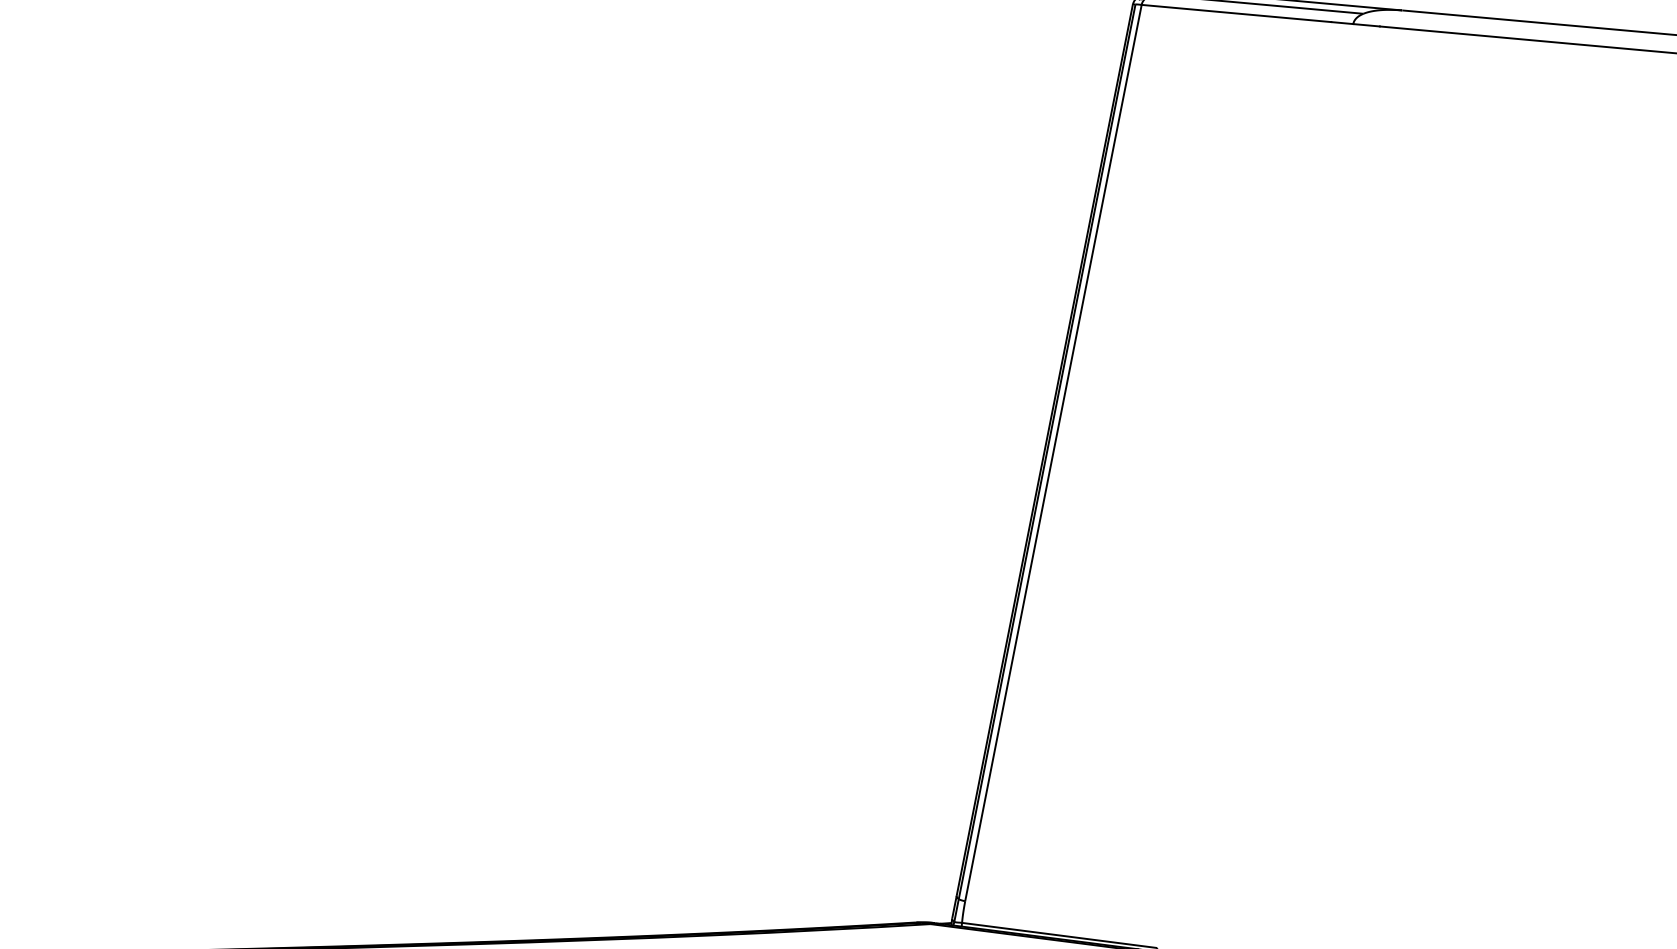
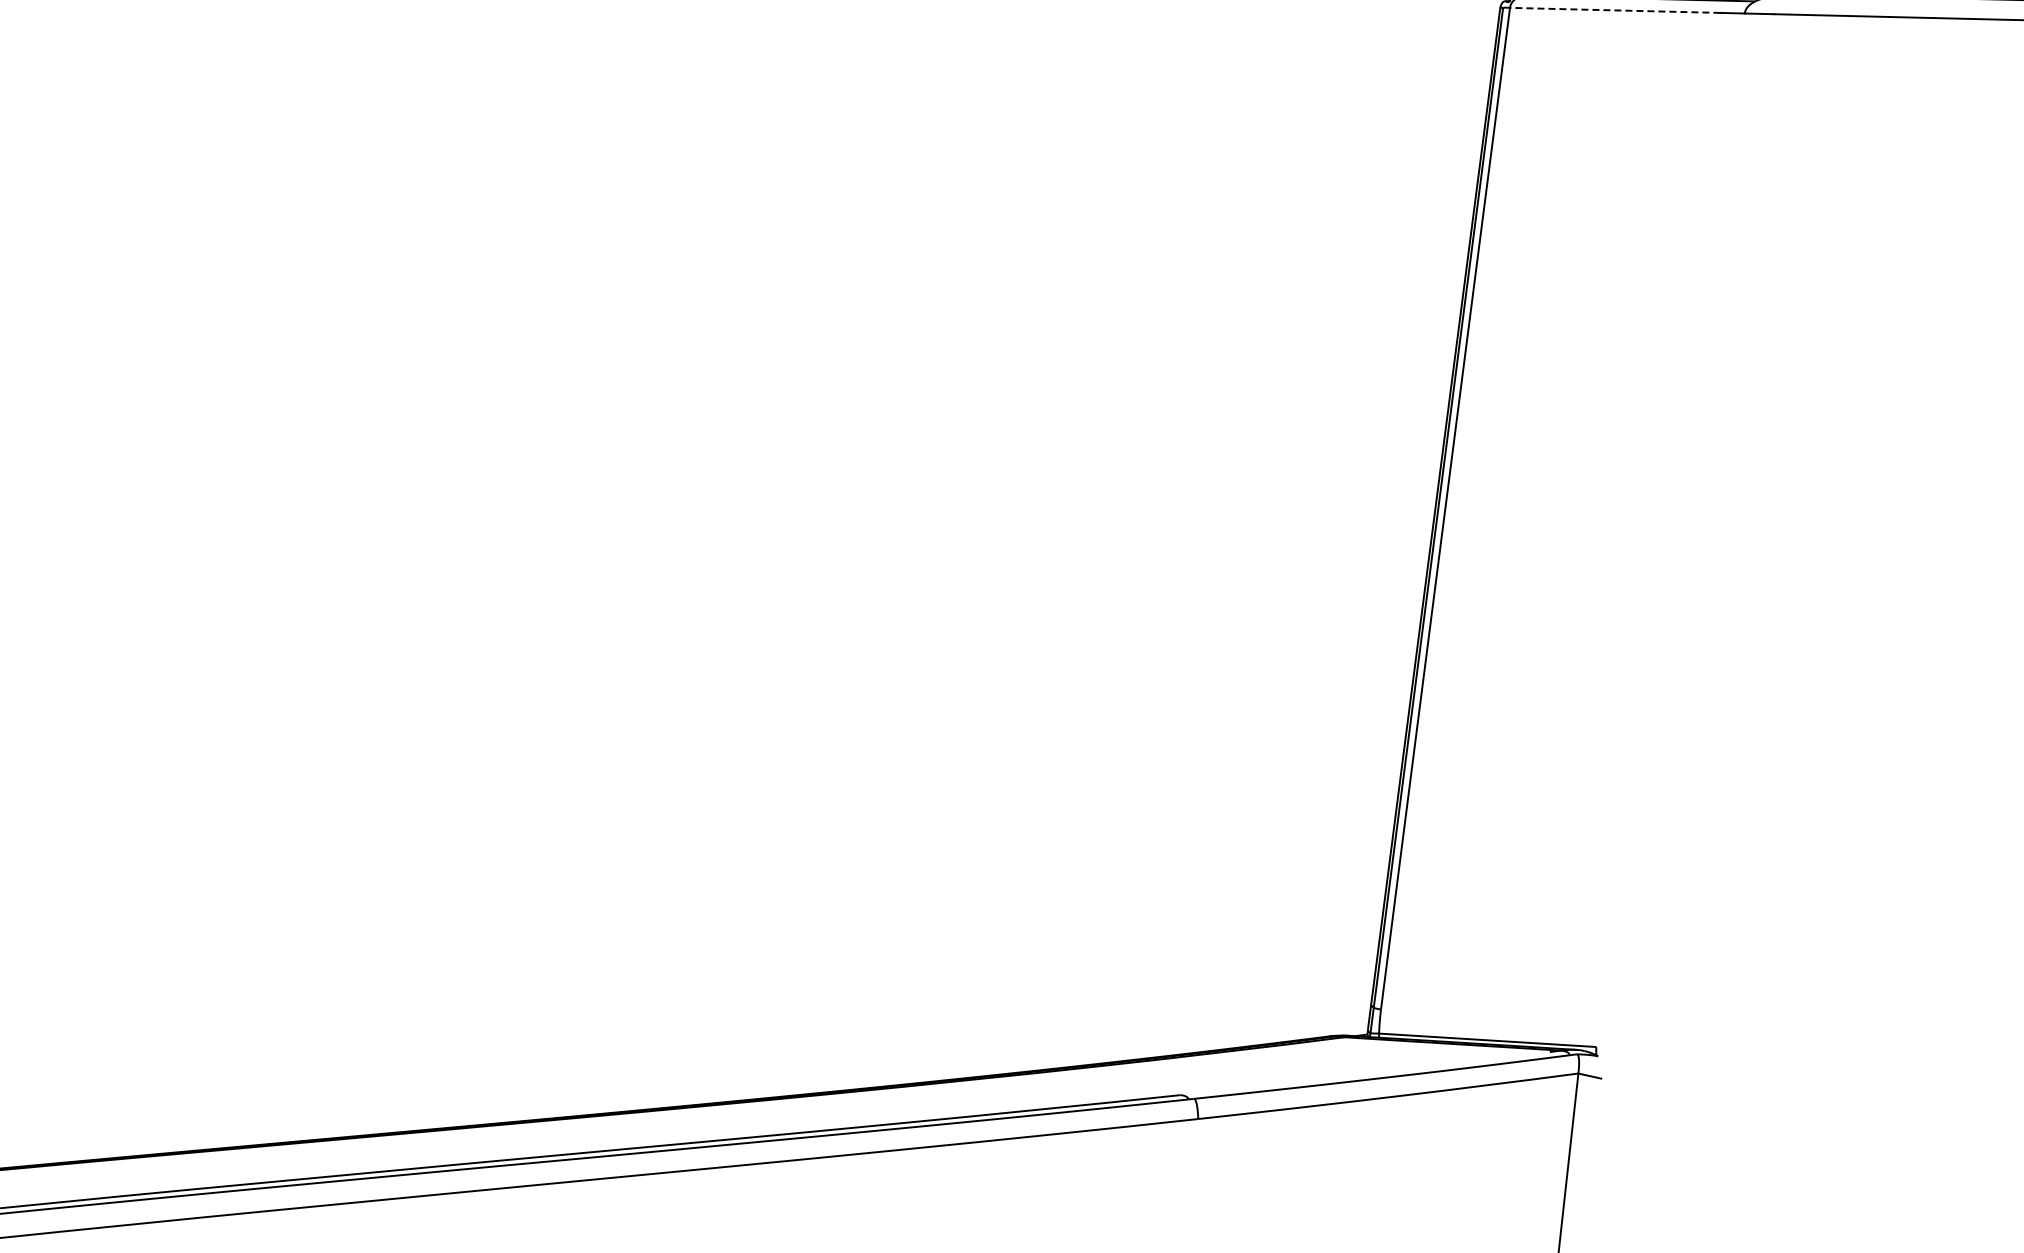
line: (1235, 13) -> (1614, 10), solid -> dashed

